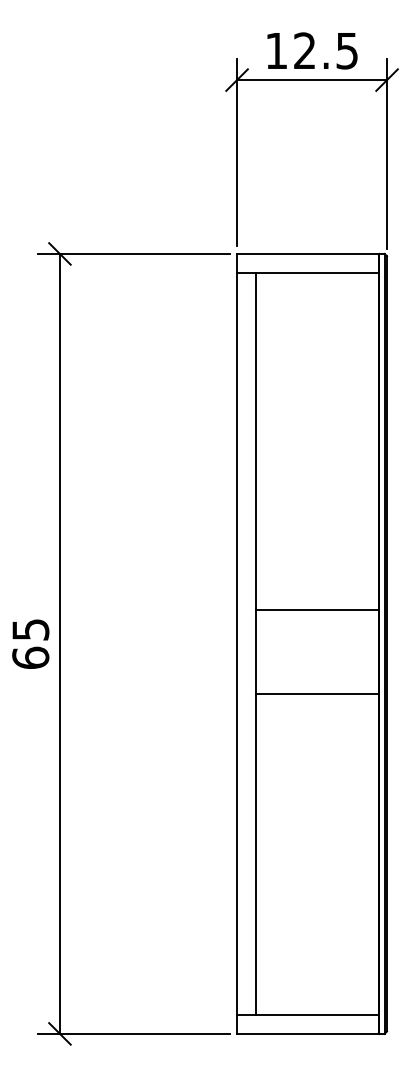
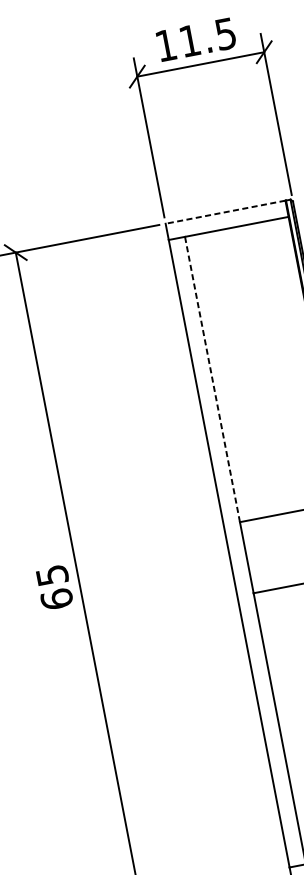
text: (304, 50) -> (189, 40), 12.5 -> 11.5
line: (307, 253) -> (225, 211), solid -> dashed
line: (256, 441) -> (212, 379), solid -> dashed

